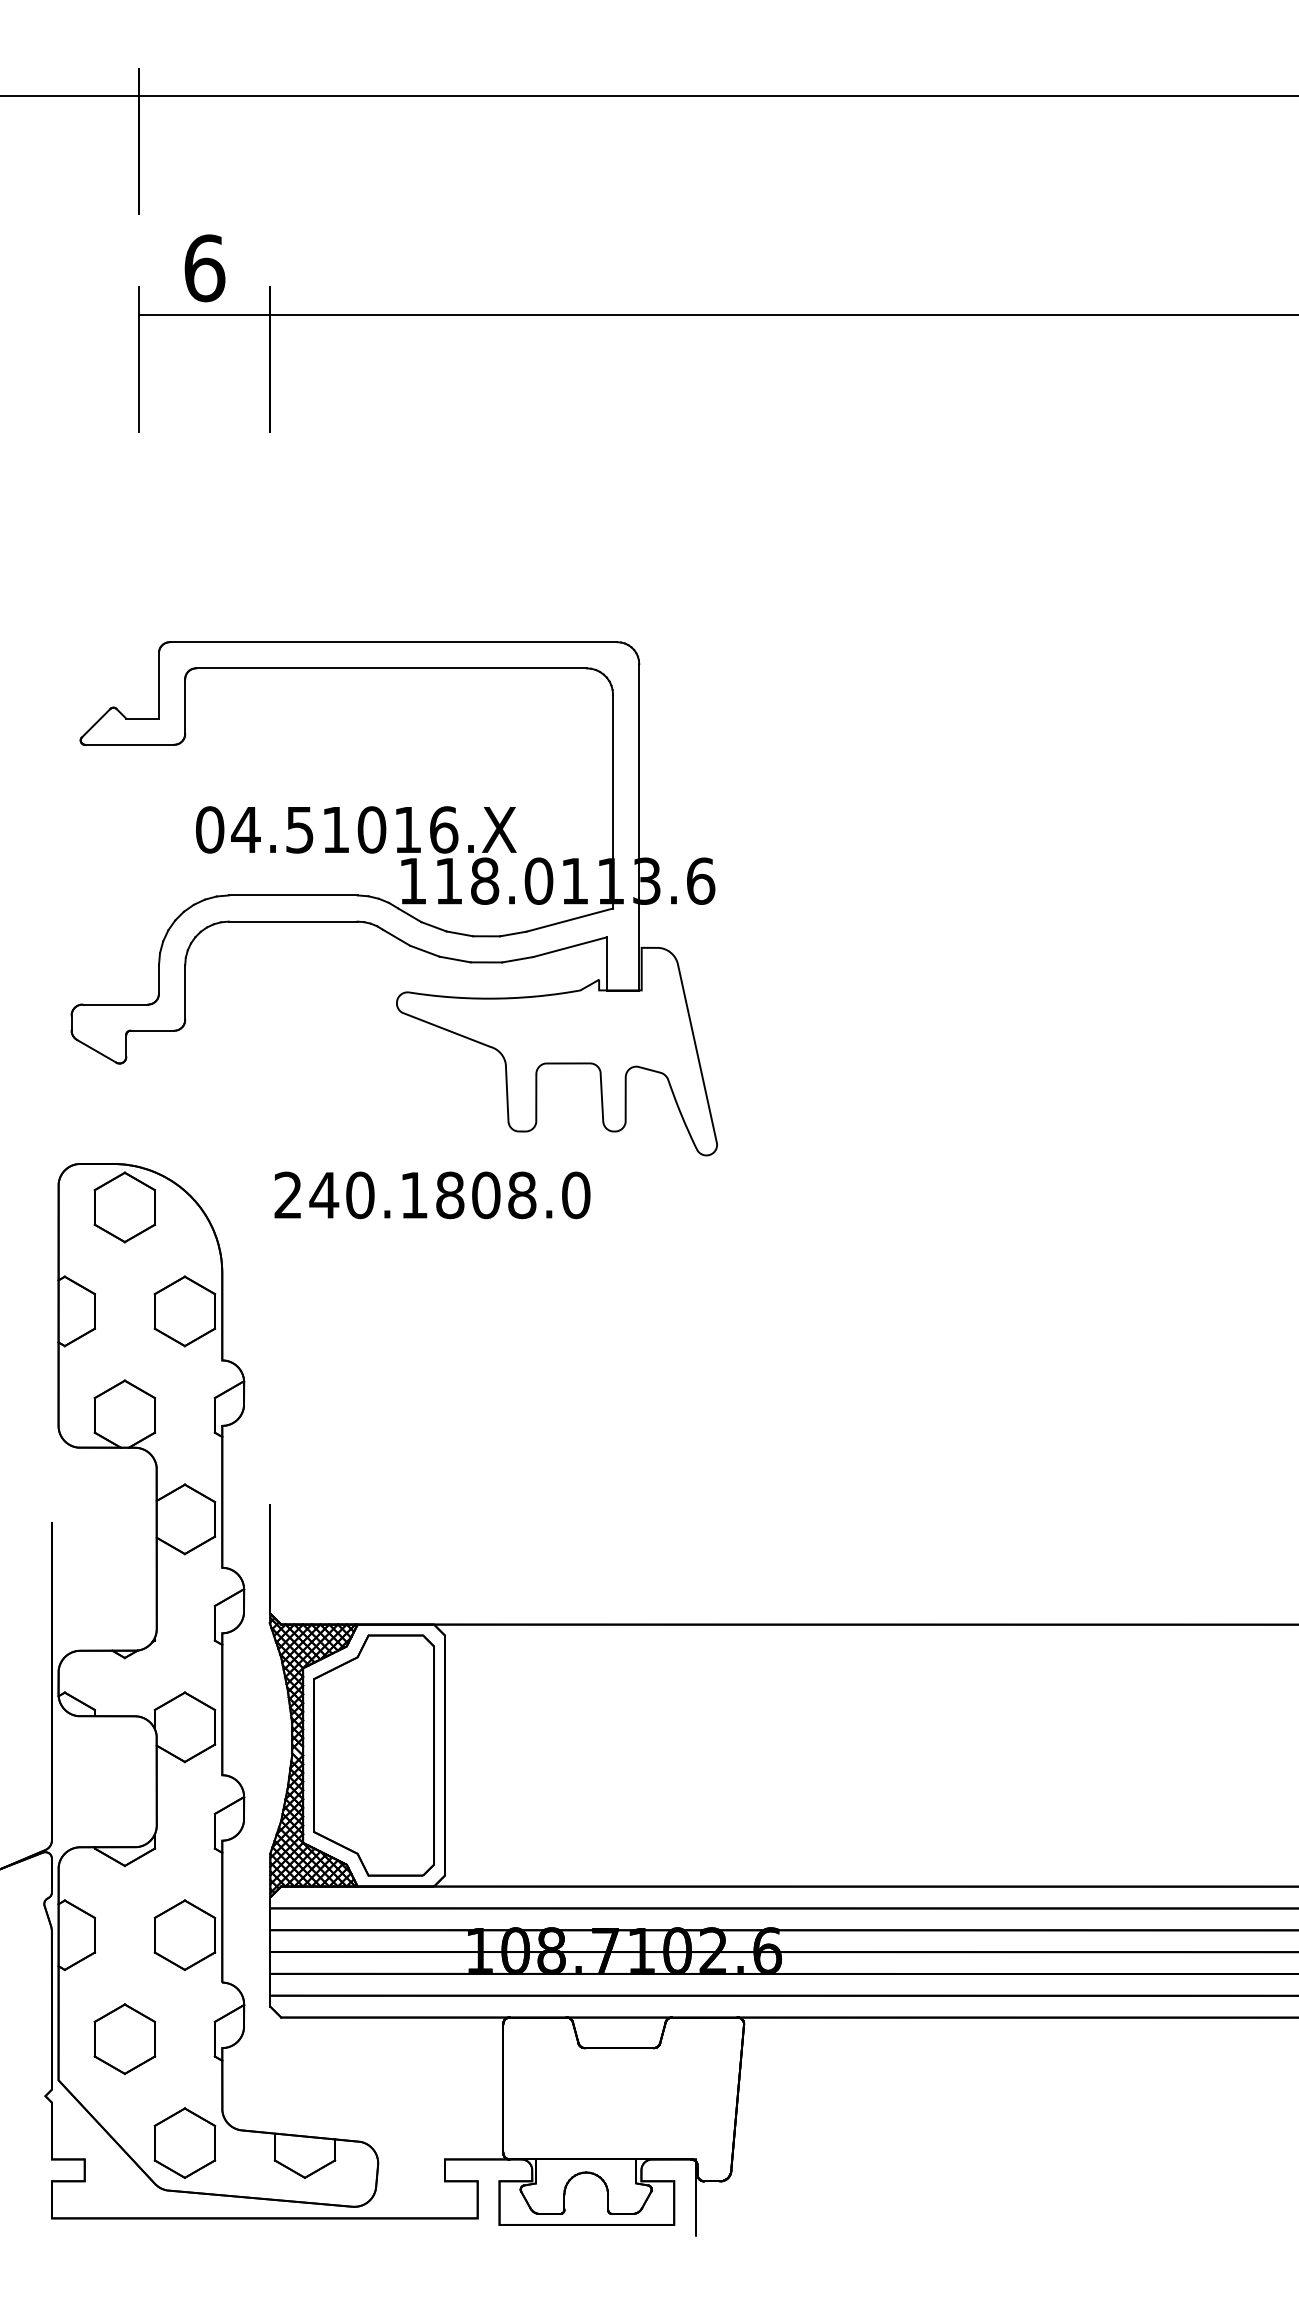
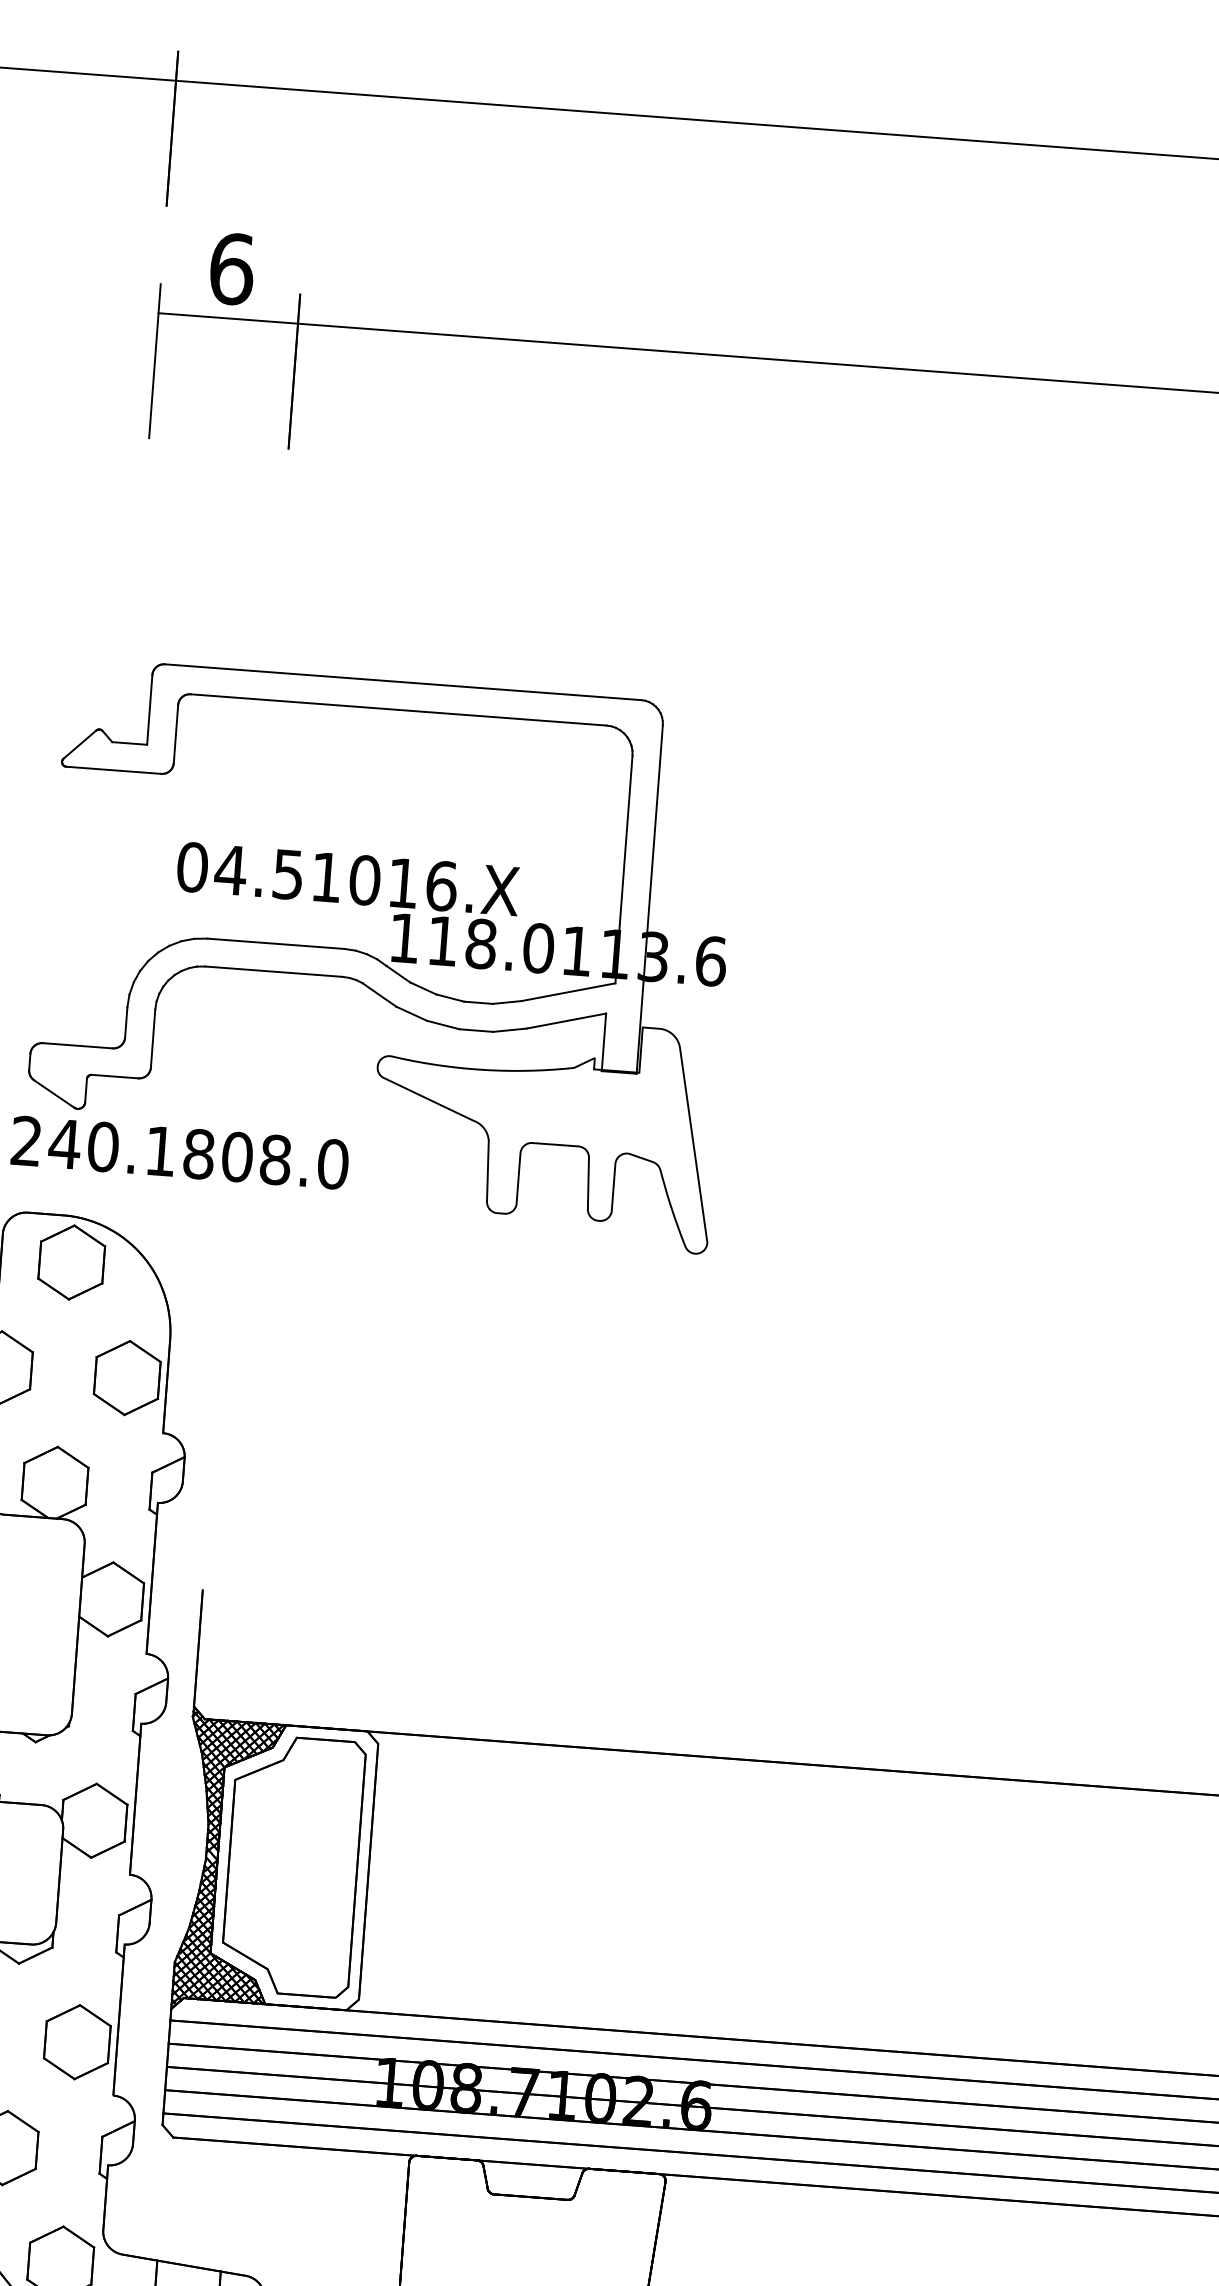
text: (432, 1195) -> (180, 1152), moved

